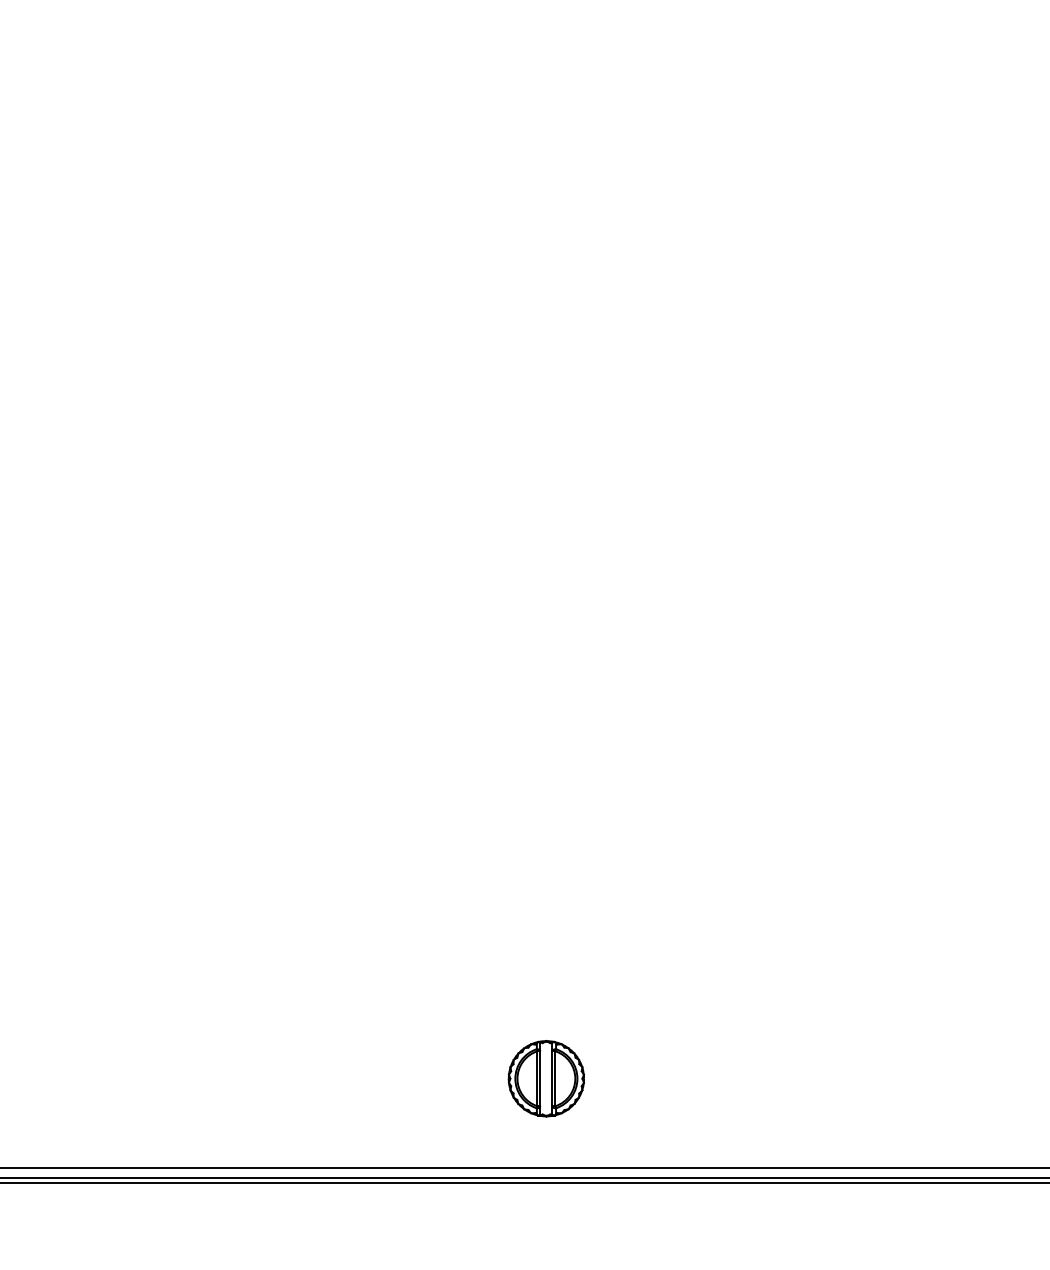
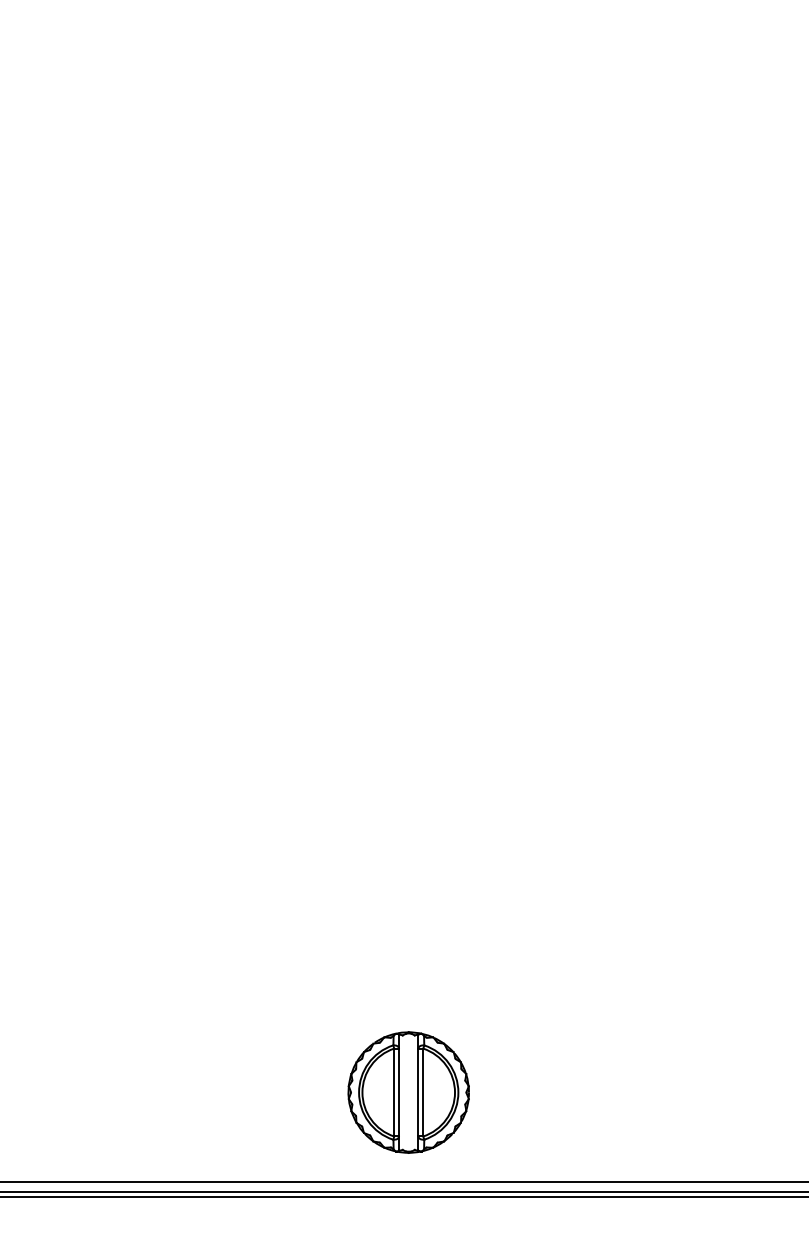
part: (545, 1078) -> (407, 1092), size x1.6

